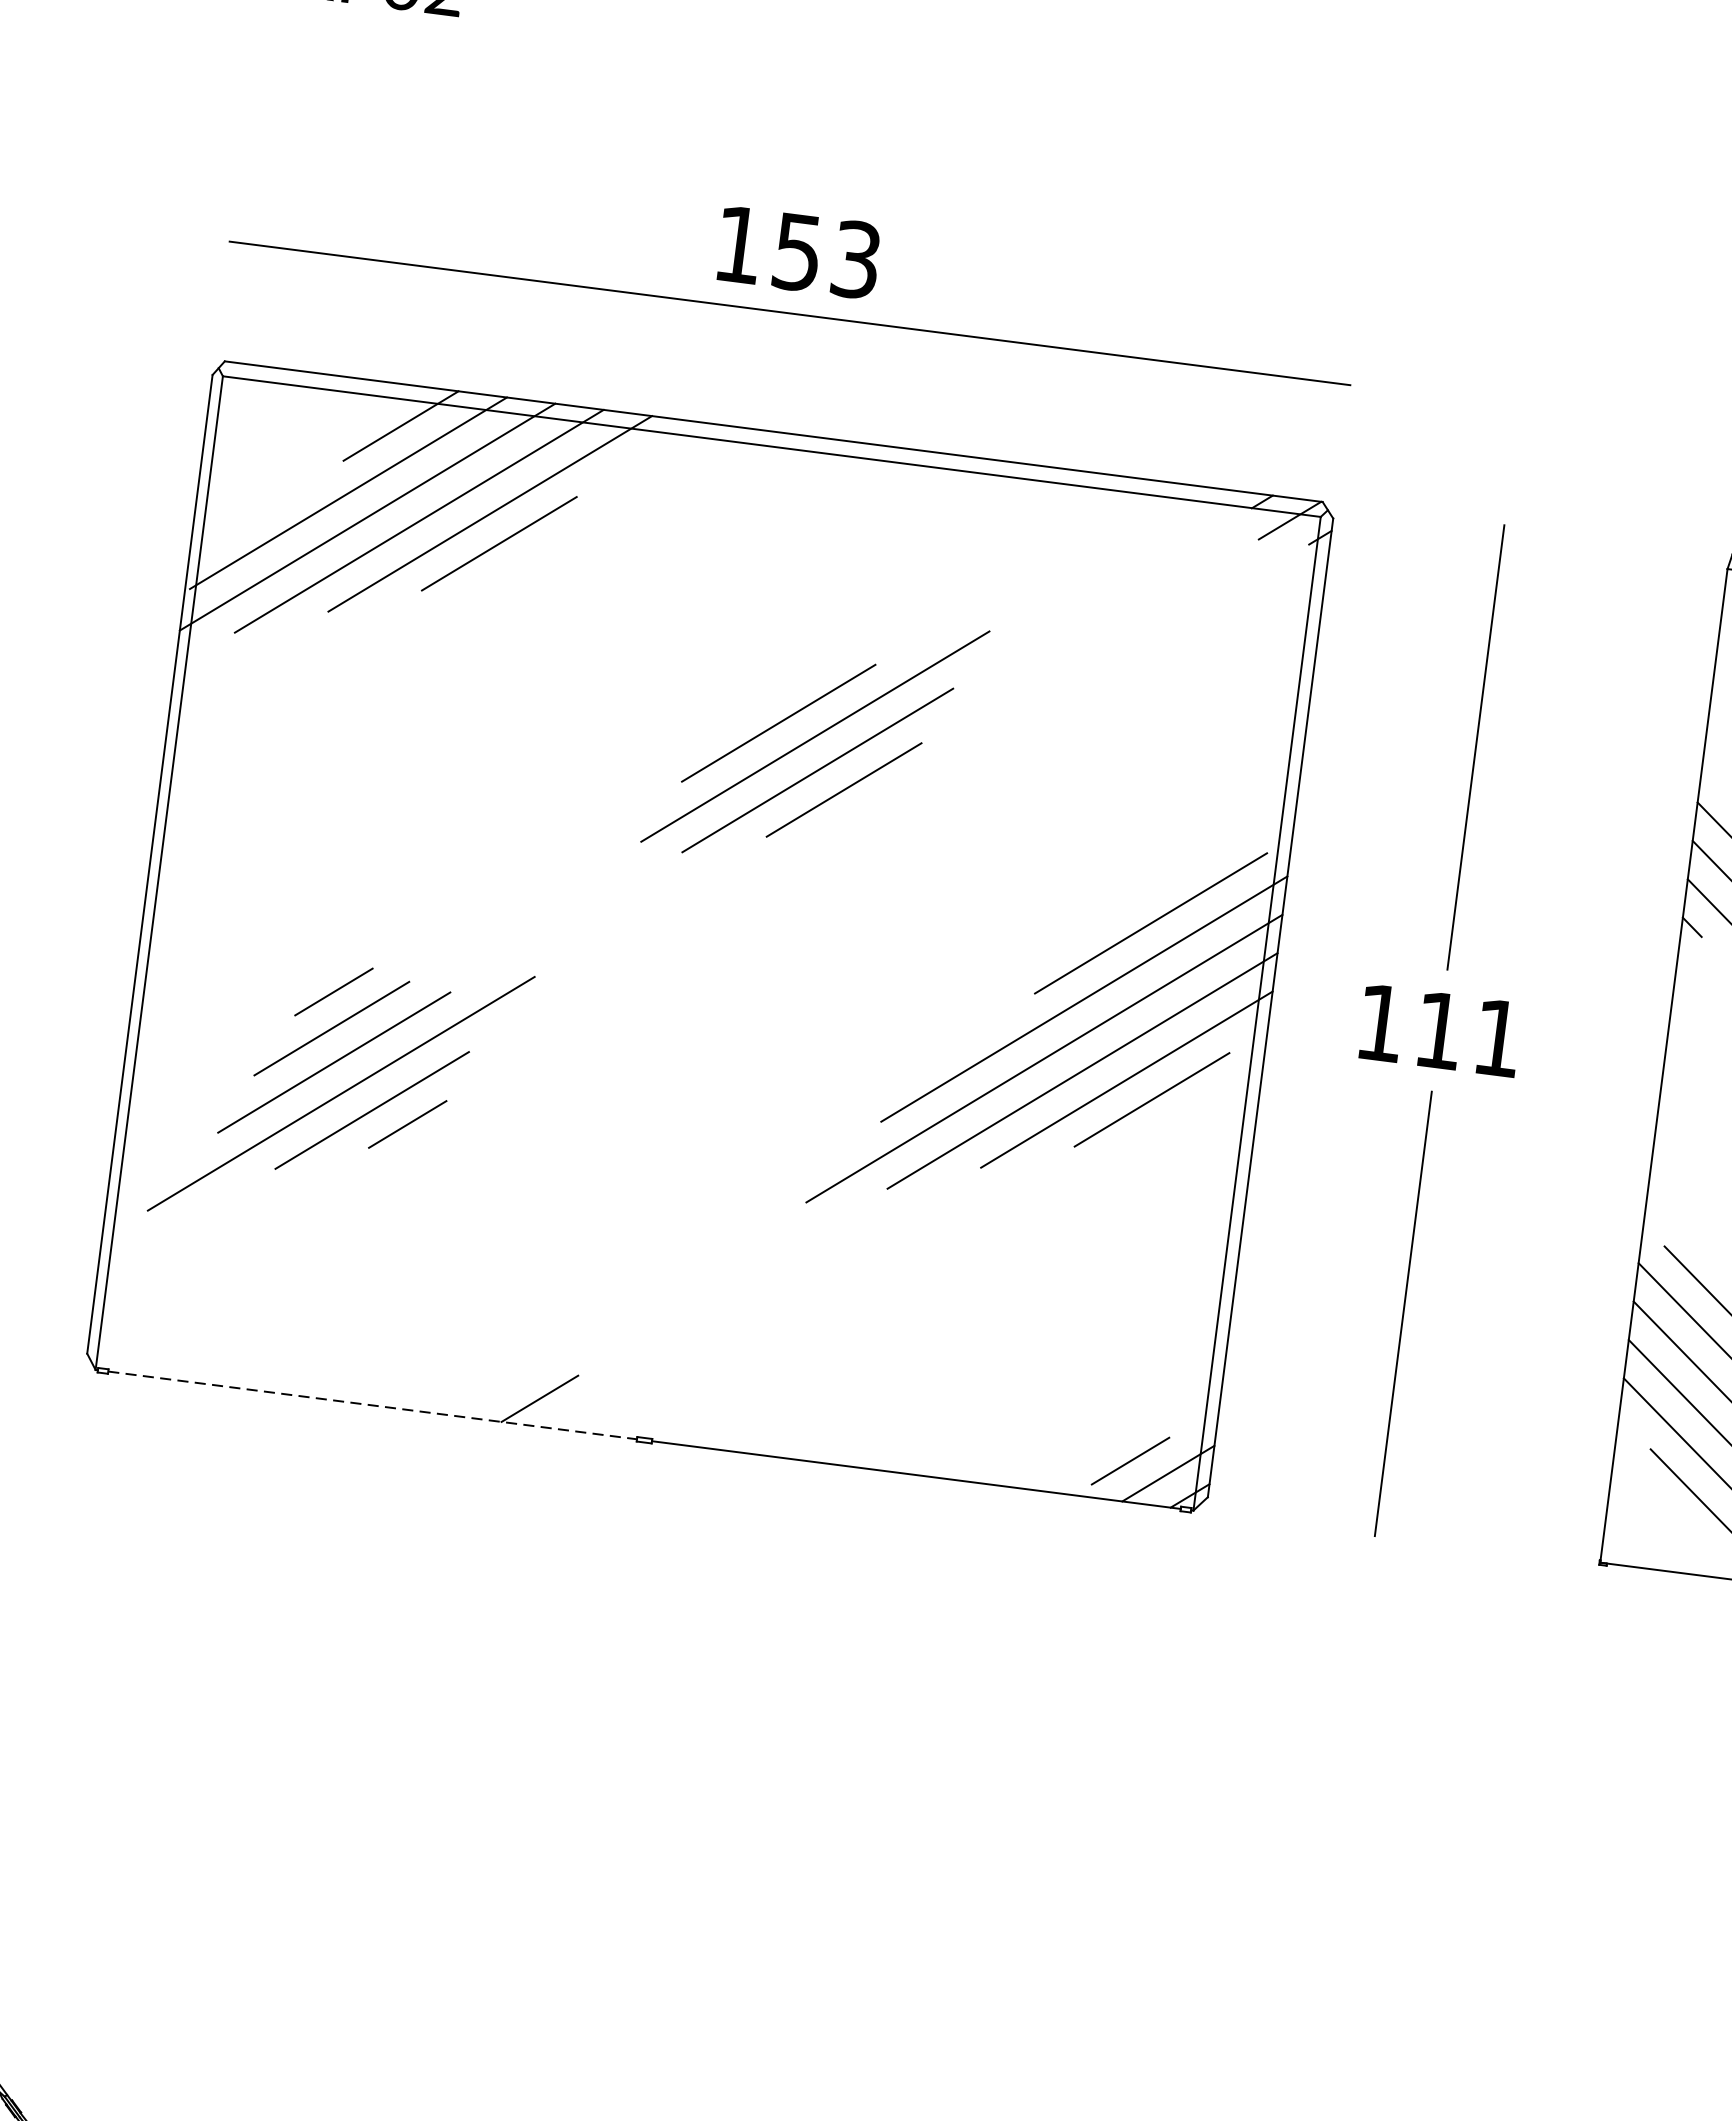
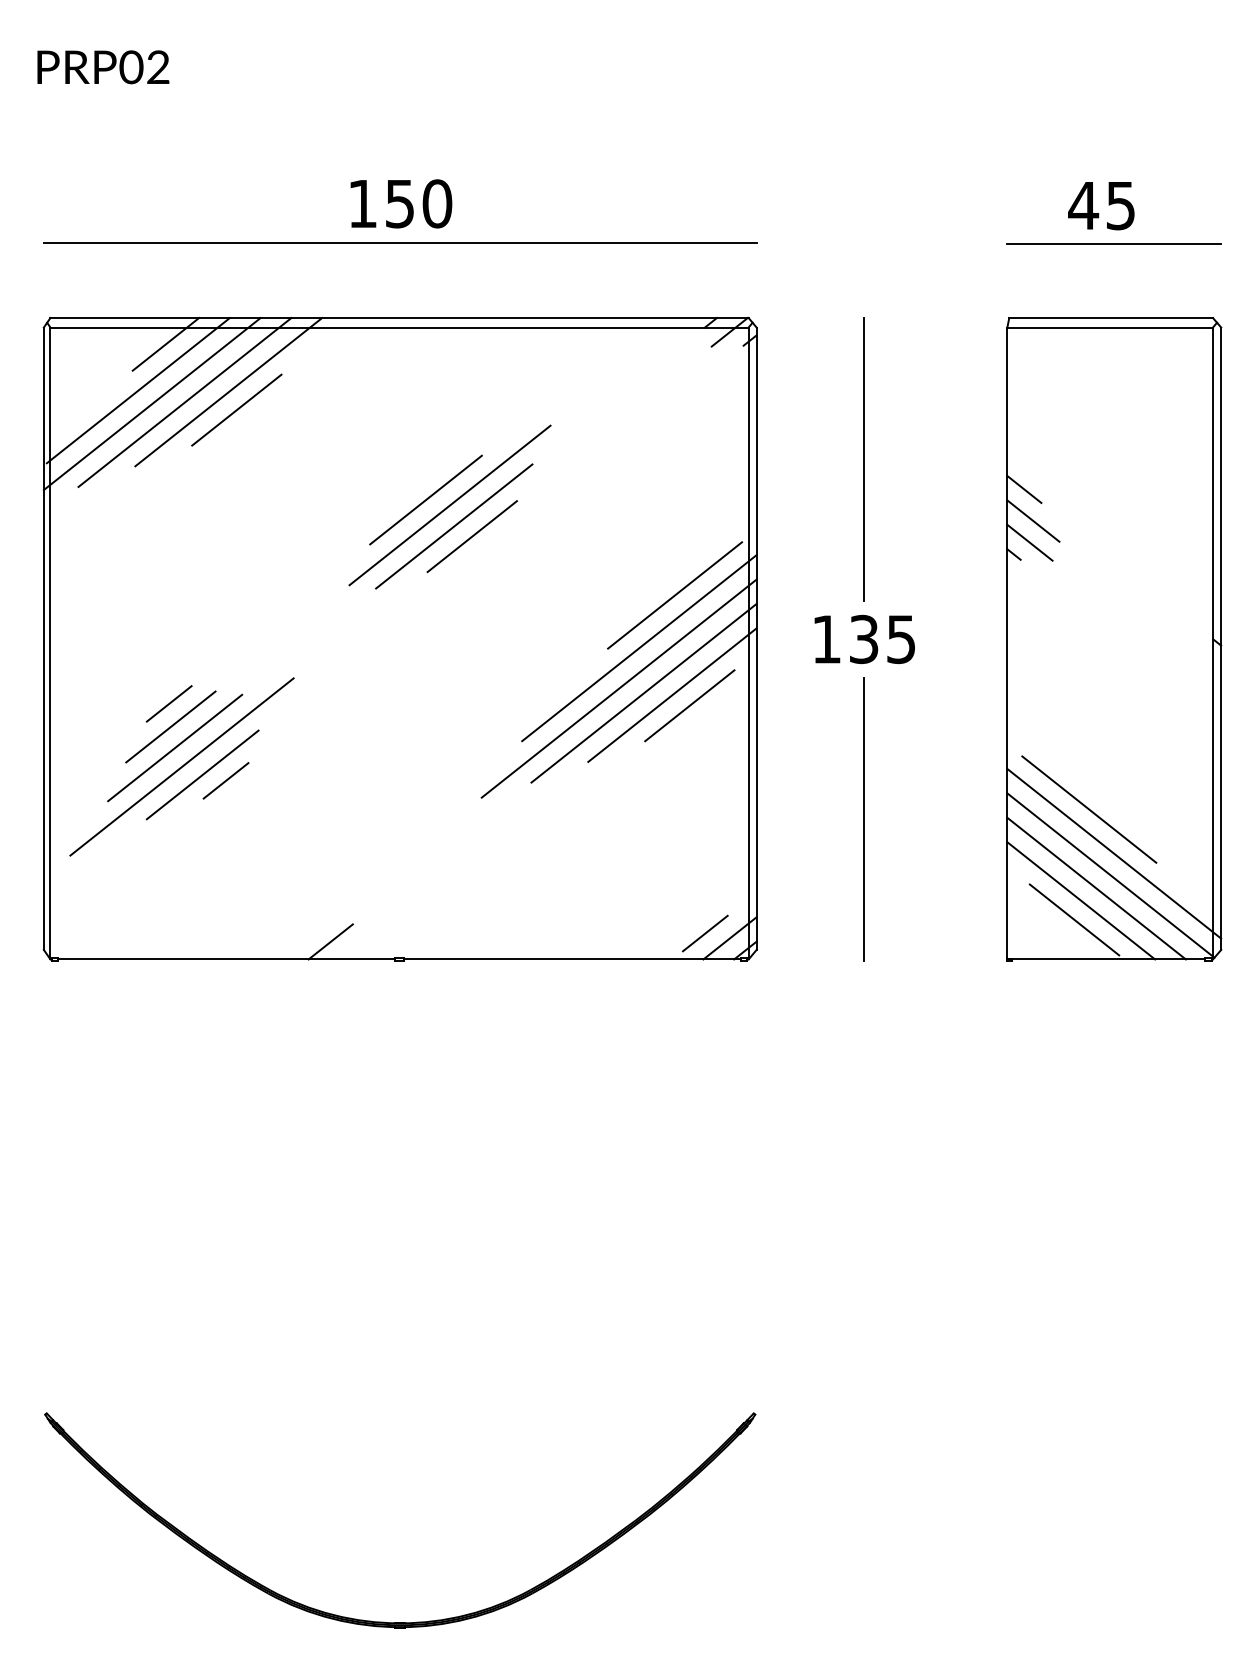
text: (856, 259) -> (437, 203), 153 -> 150
text: (1468, 1034) -> (882, 639), 111 -> 135
line: (374, 1405) -> (227, 959), dashed -> solid

